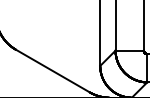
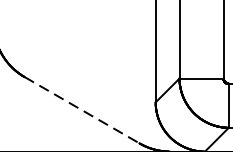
line: (52, 71) -> (81, 110), solid -> dashed

